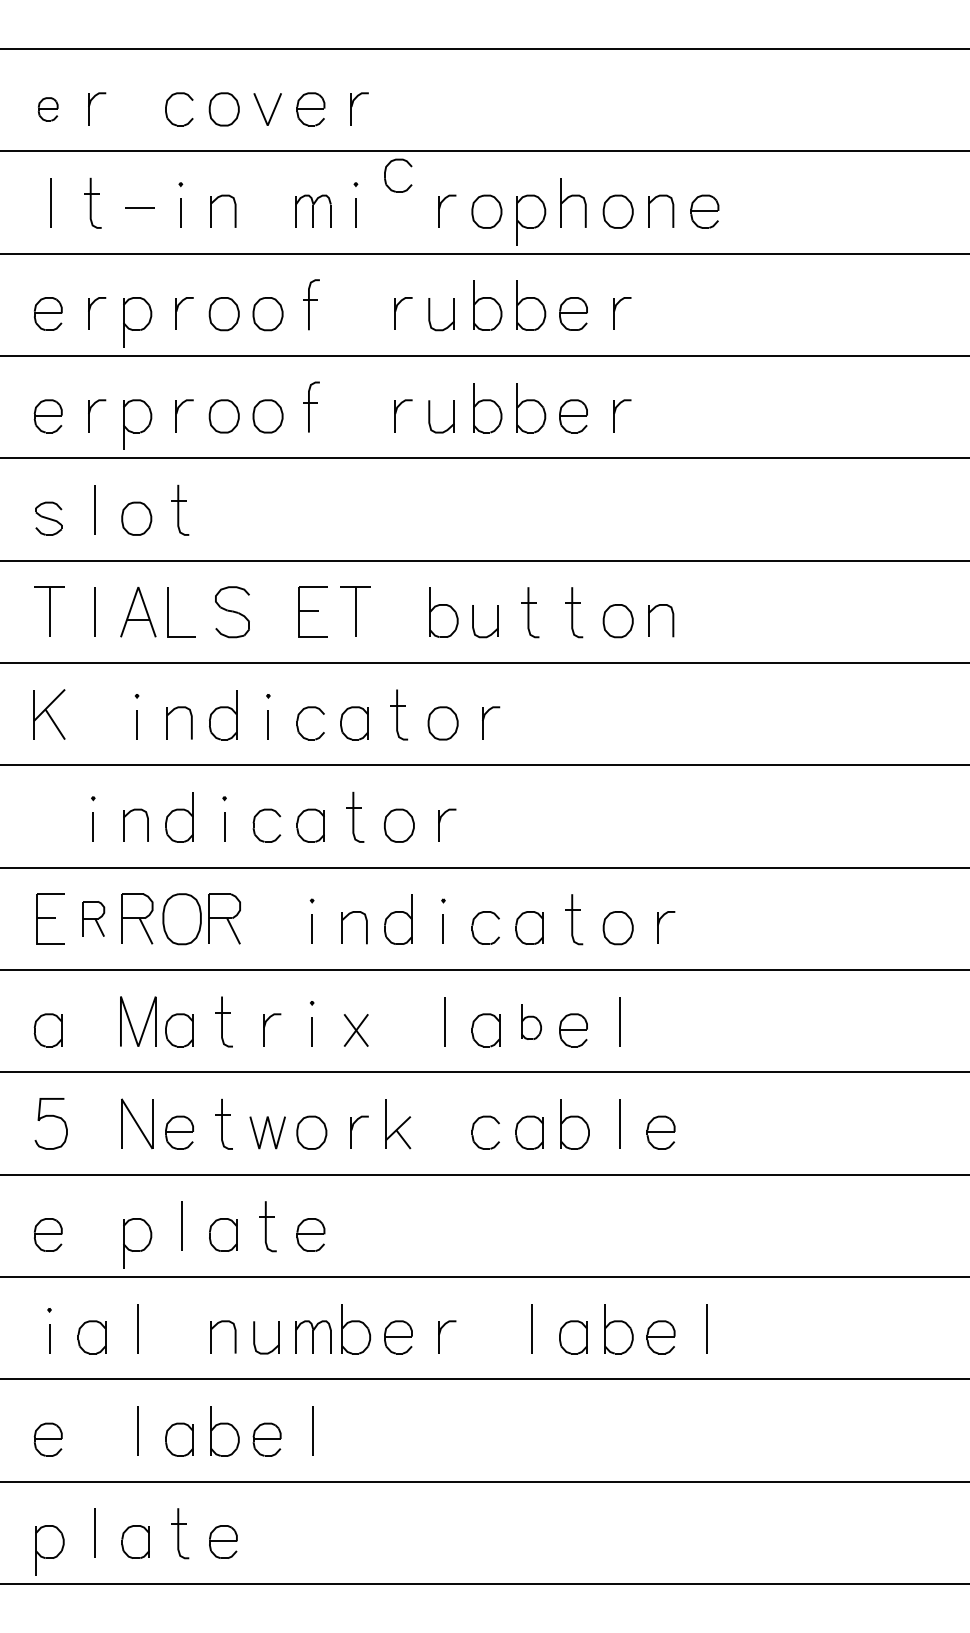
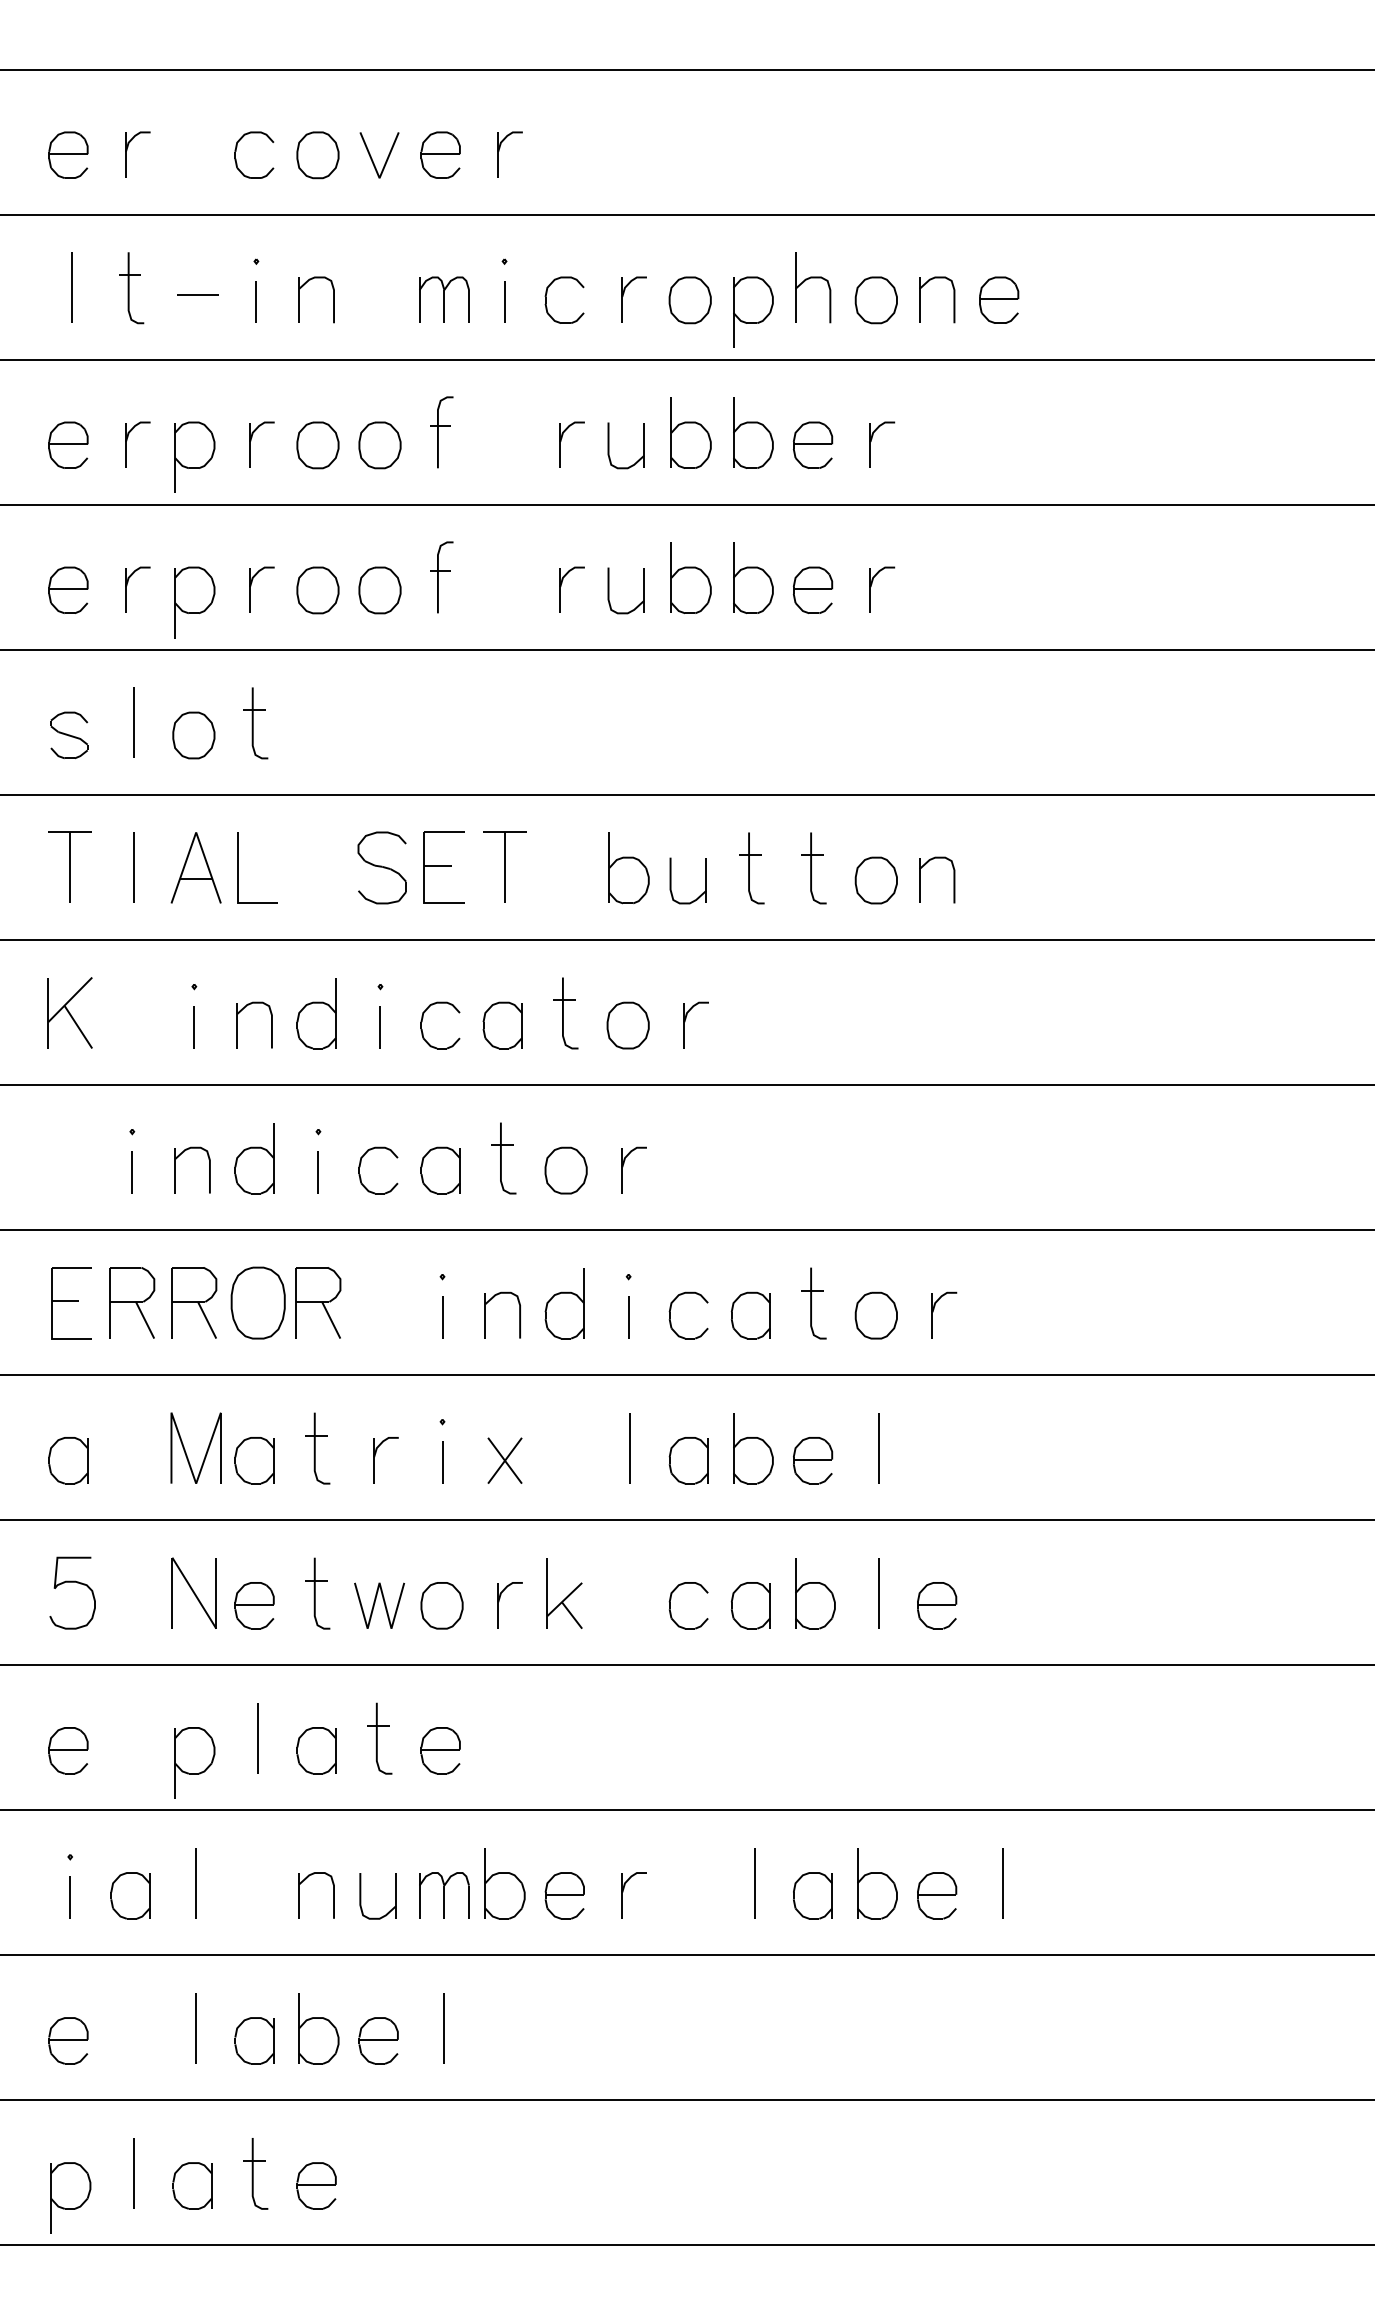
part: (47, 109) -> (67, 155), size x1.43
part: (386, 171) -> (547, 294), moved
part: (232, 612) -> (382, 868), moved
part: (93, 918) -> (132, 1302), size x1.43
part: (531, 1022) -> (753, 1449), size x1.43

